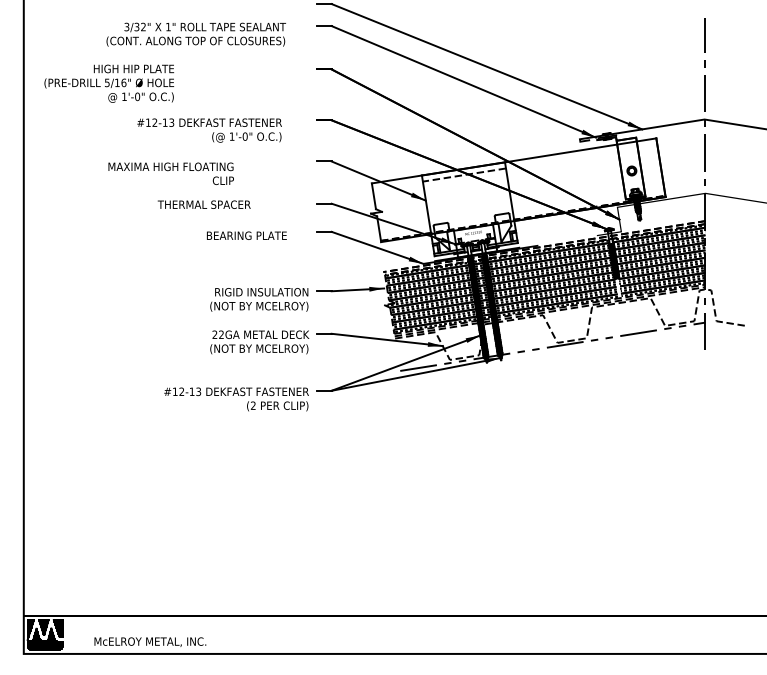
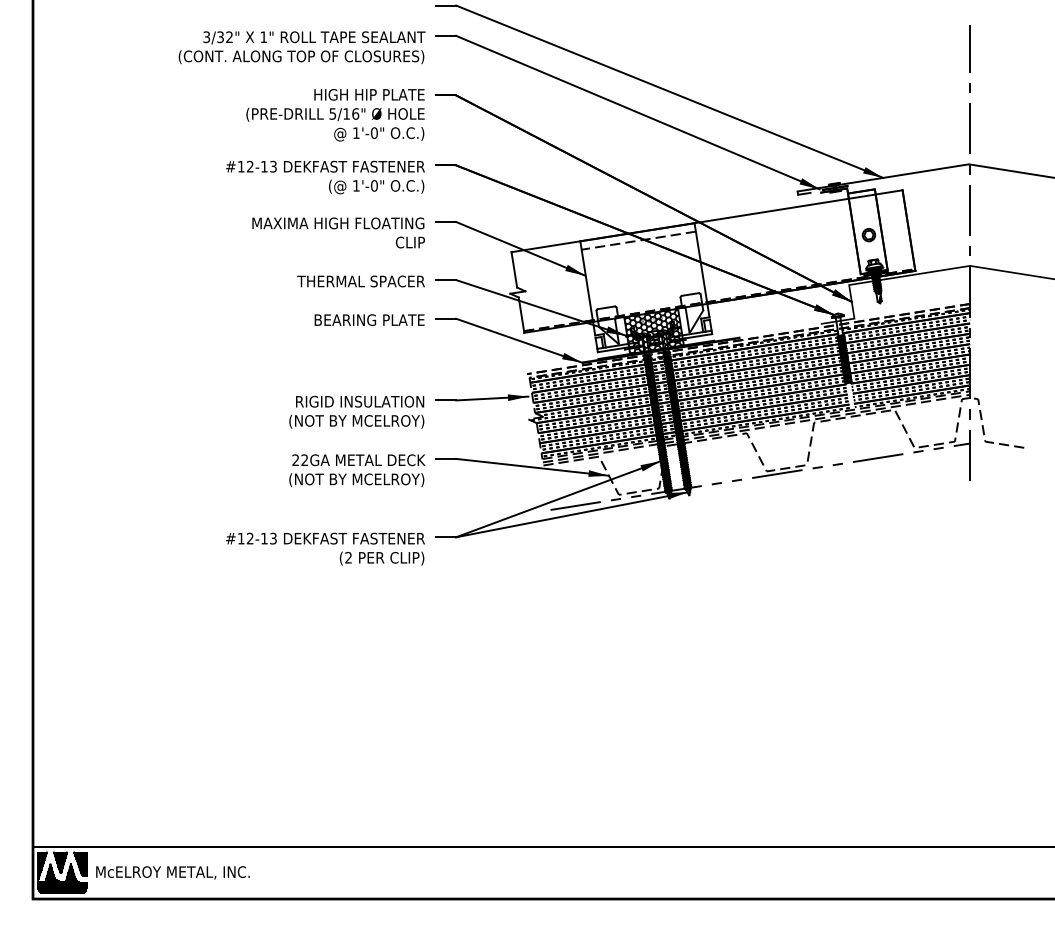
text: (195, 34) -> (301, 47), moved
text: (109, 84) -> (335, 115), moved
text: (209, 130) -> (325, 177), moved
text: (171, 173) -> (338, 232), moved
text: (203, 204) -> (360, 281), moved
text: (246, 235) -> (369, 319), moved
hatch: (475, 241) -> (653, 331), added
text: (150, 641) -> (172, 872), moved

